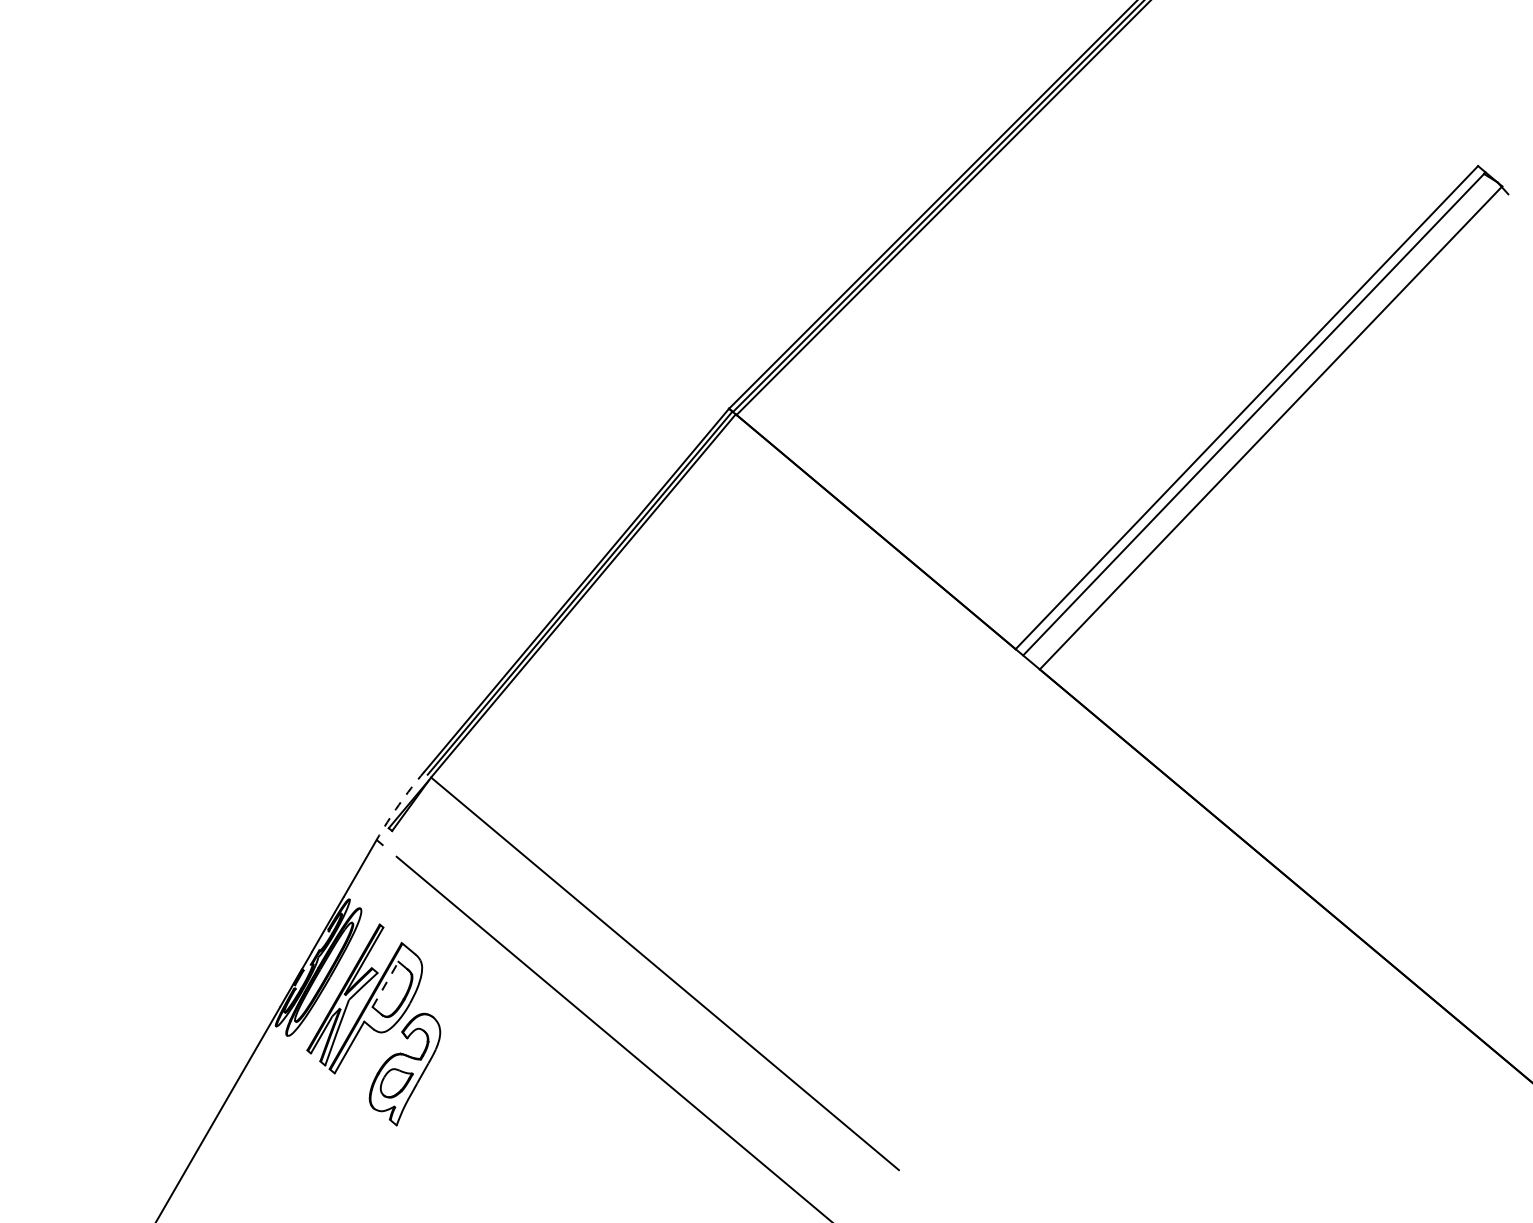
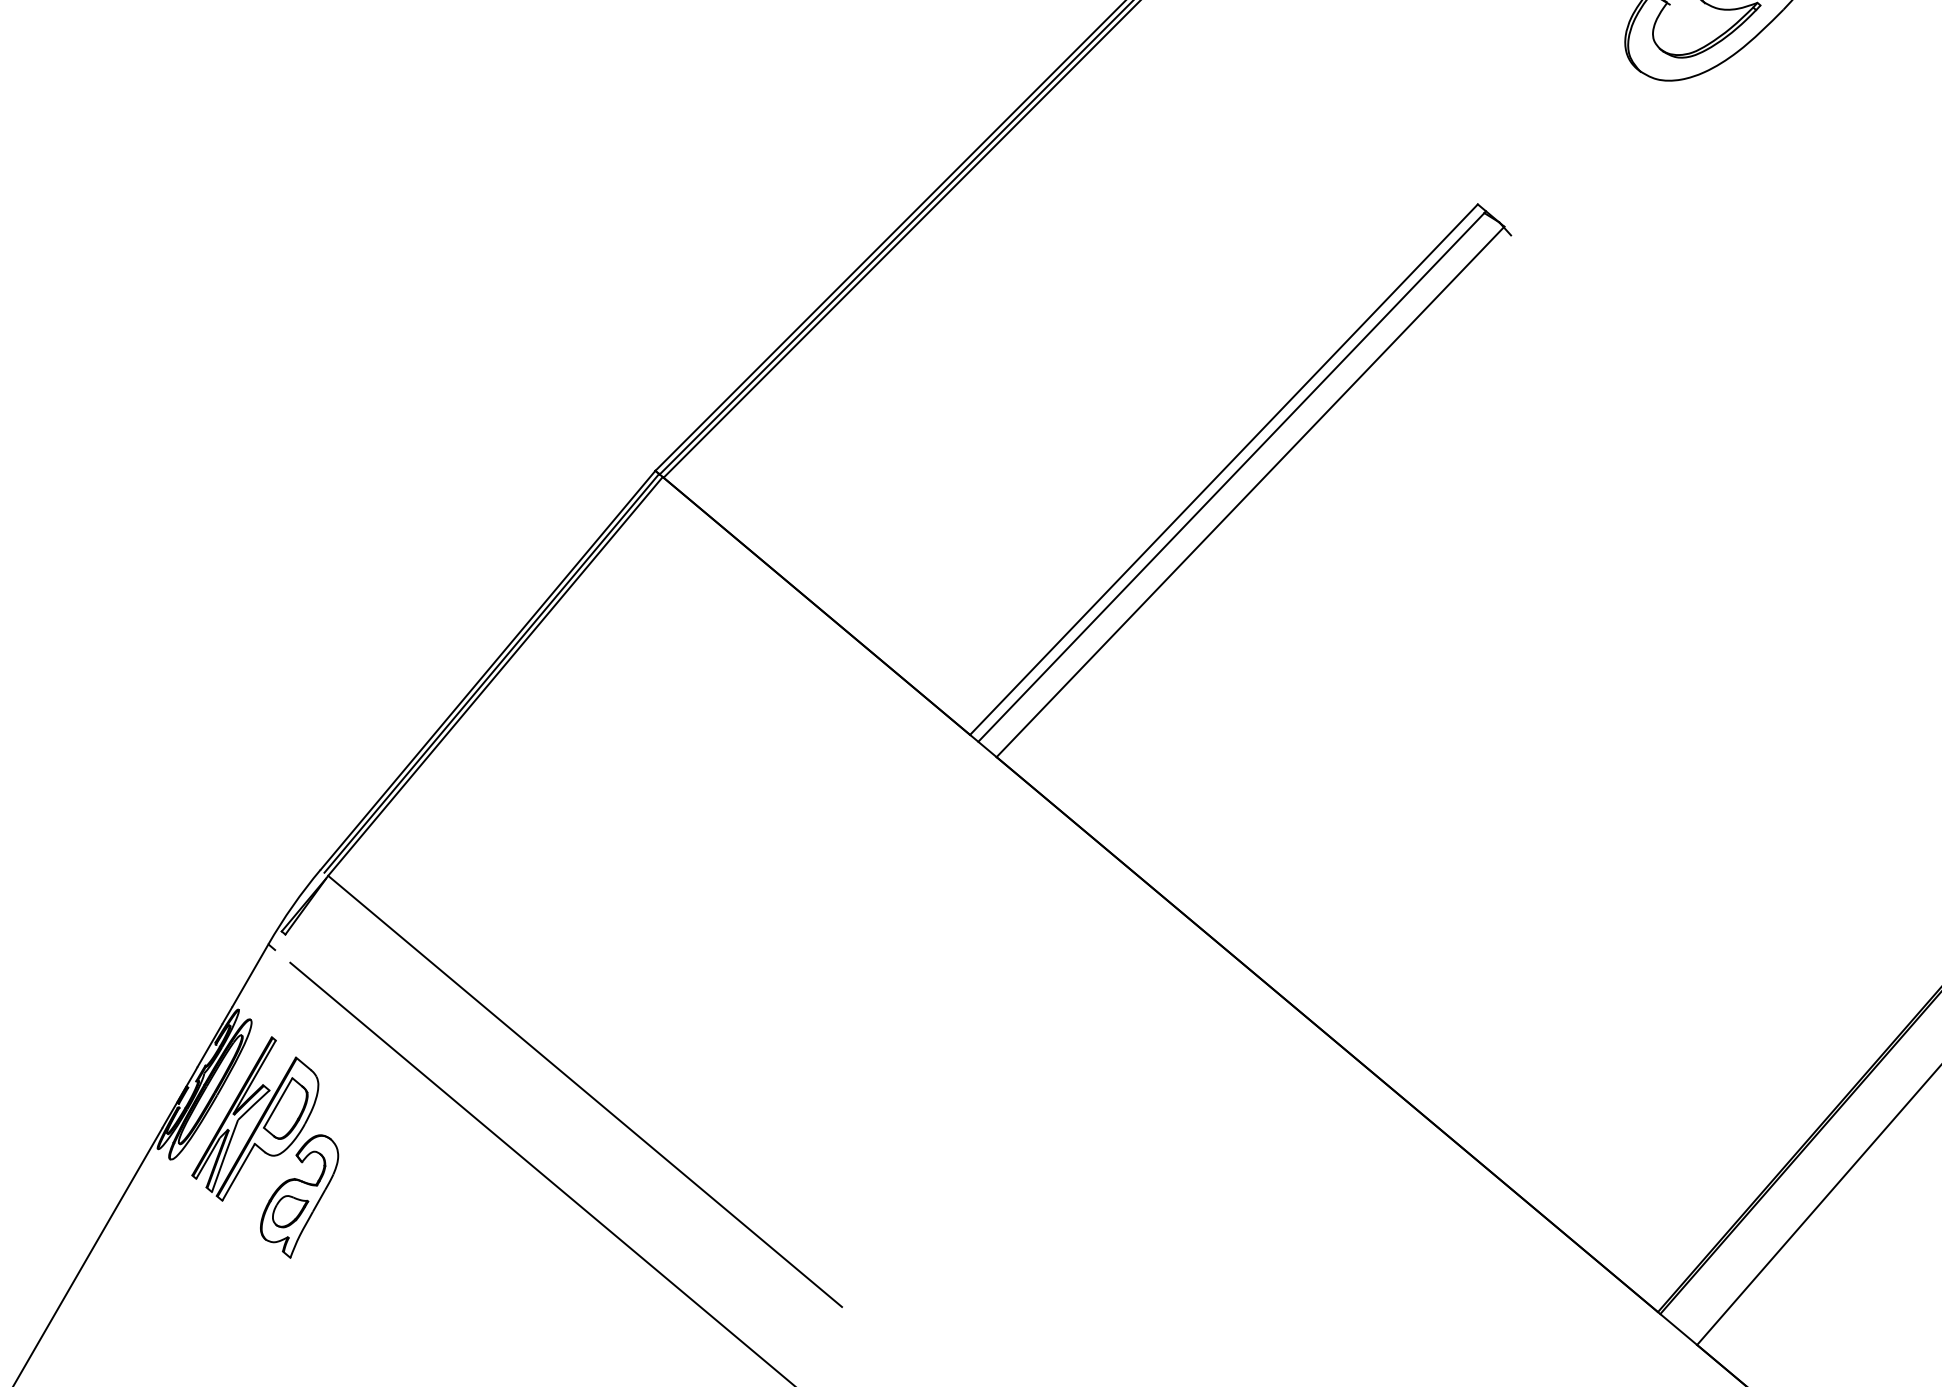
arc: (398, 804) -> (292, 905), dashed -> solid
line: (385, 984) -> (278, 1103), dashed -> solid

